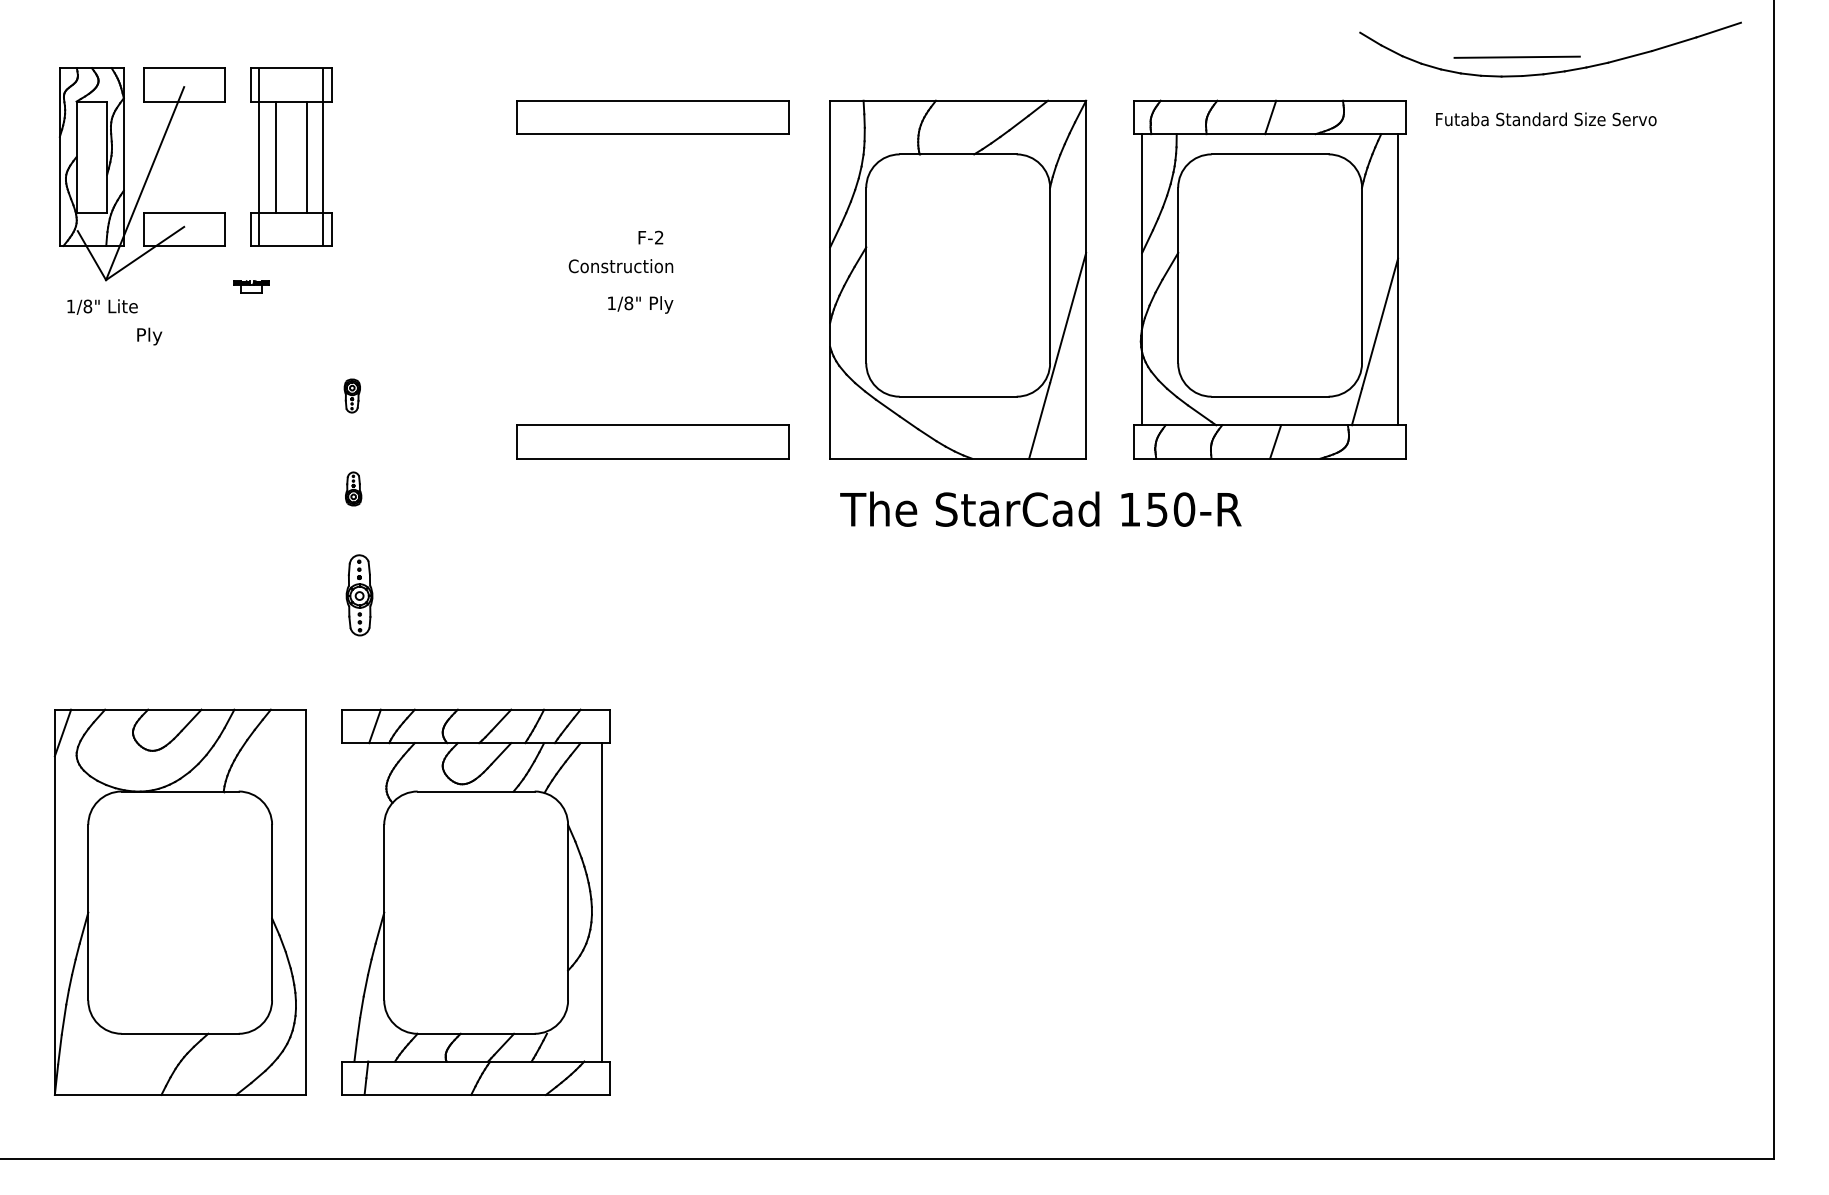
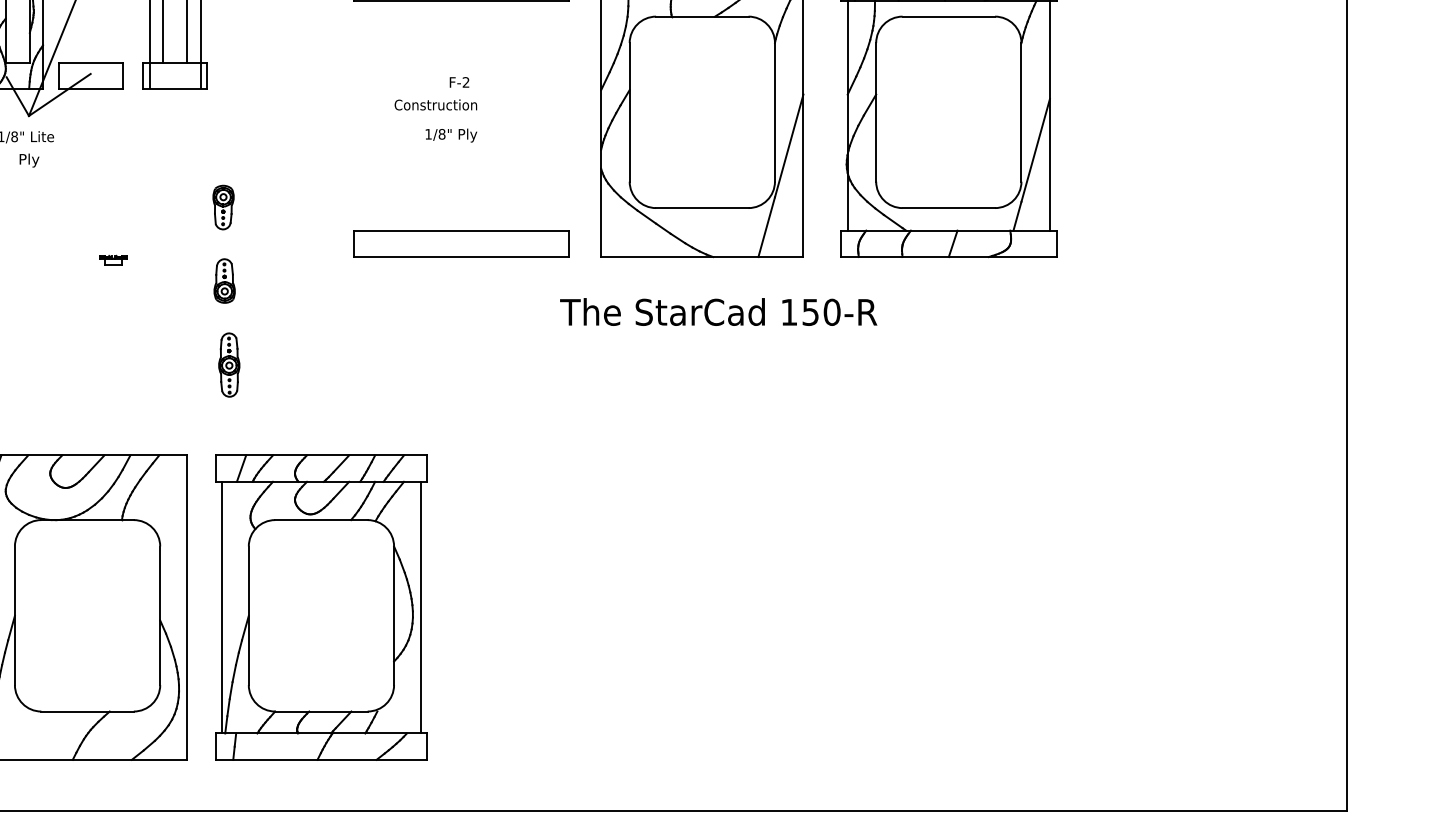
part: (251, 286) -> (113, 260), moved
text: (149, 336) -> (29, 160), moved
part: (352, 395) -> (223, 207), size x1.67
part: (353, 488) -> (224, 280), size x1.67
text: (1040, 508) -> (718, 311), moved
line: (350, 902) -> (222, 607), added

